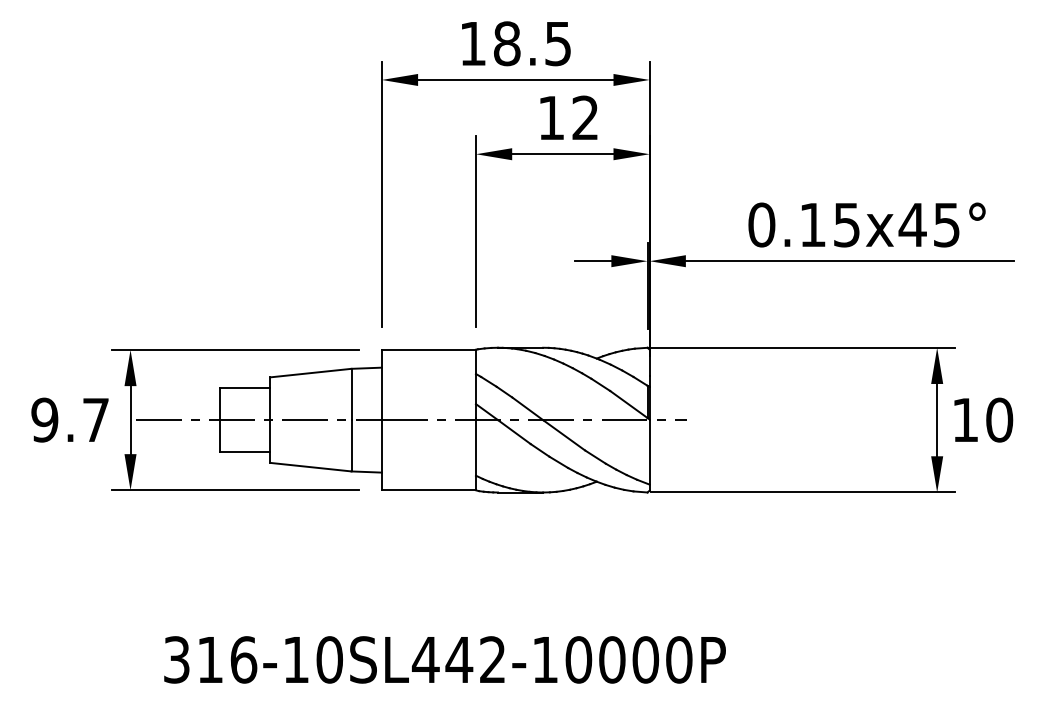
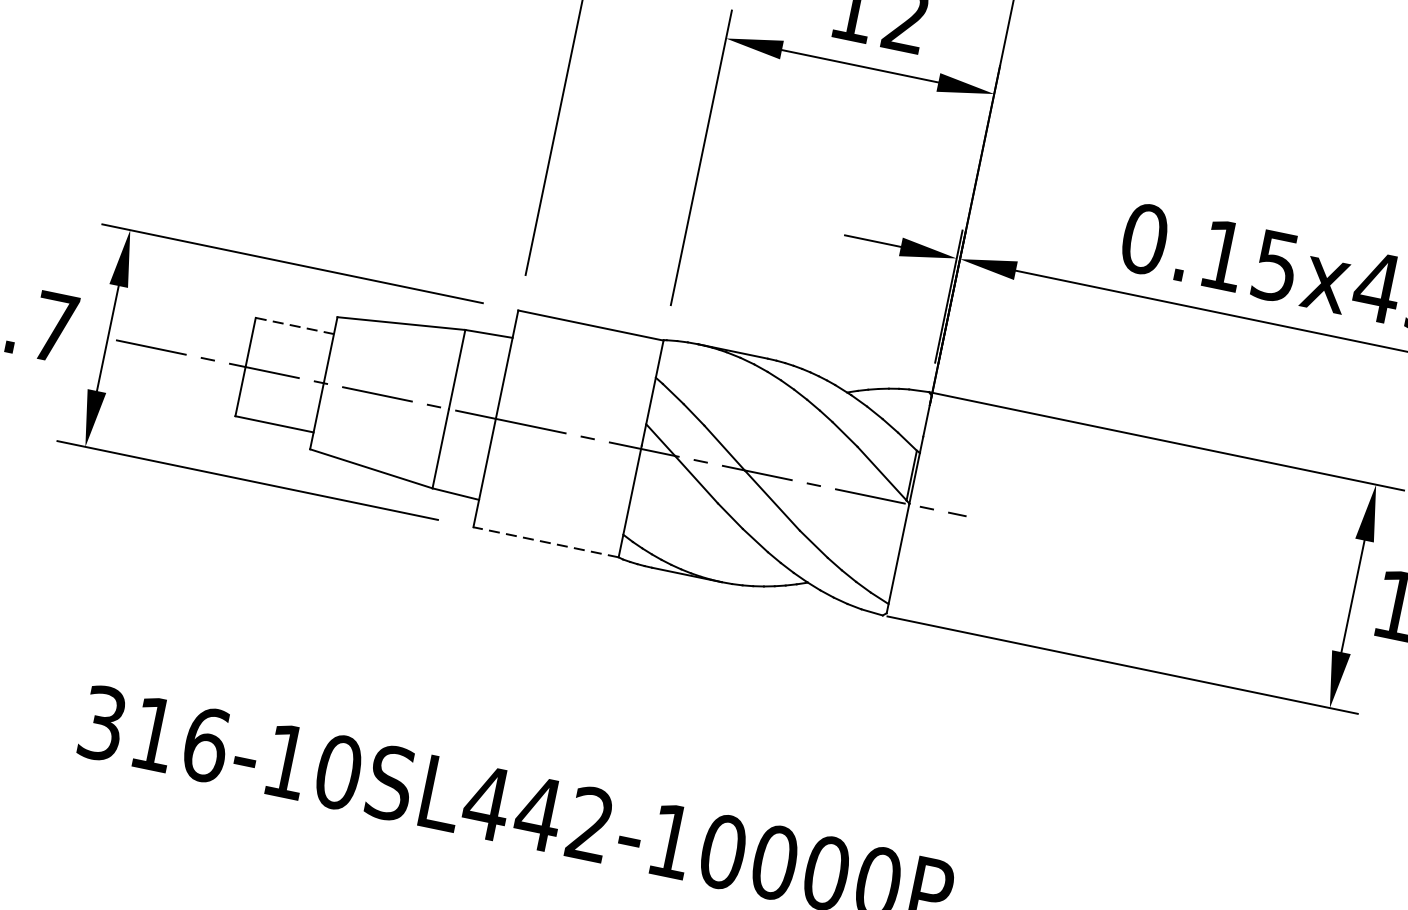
line: (245, 388) -> (295, 326), solid -> dashed
line: (428, 490) -> (545, 542), solid -> dashed

